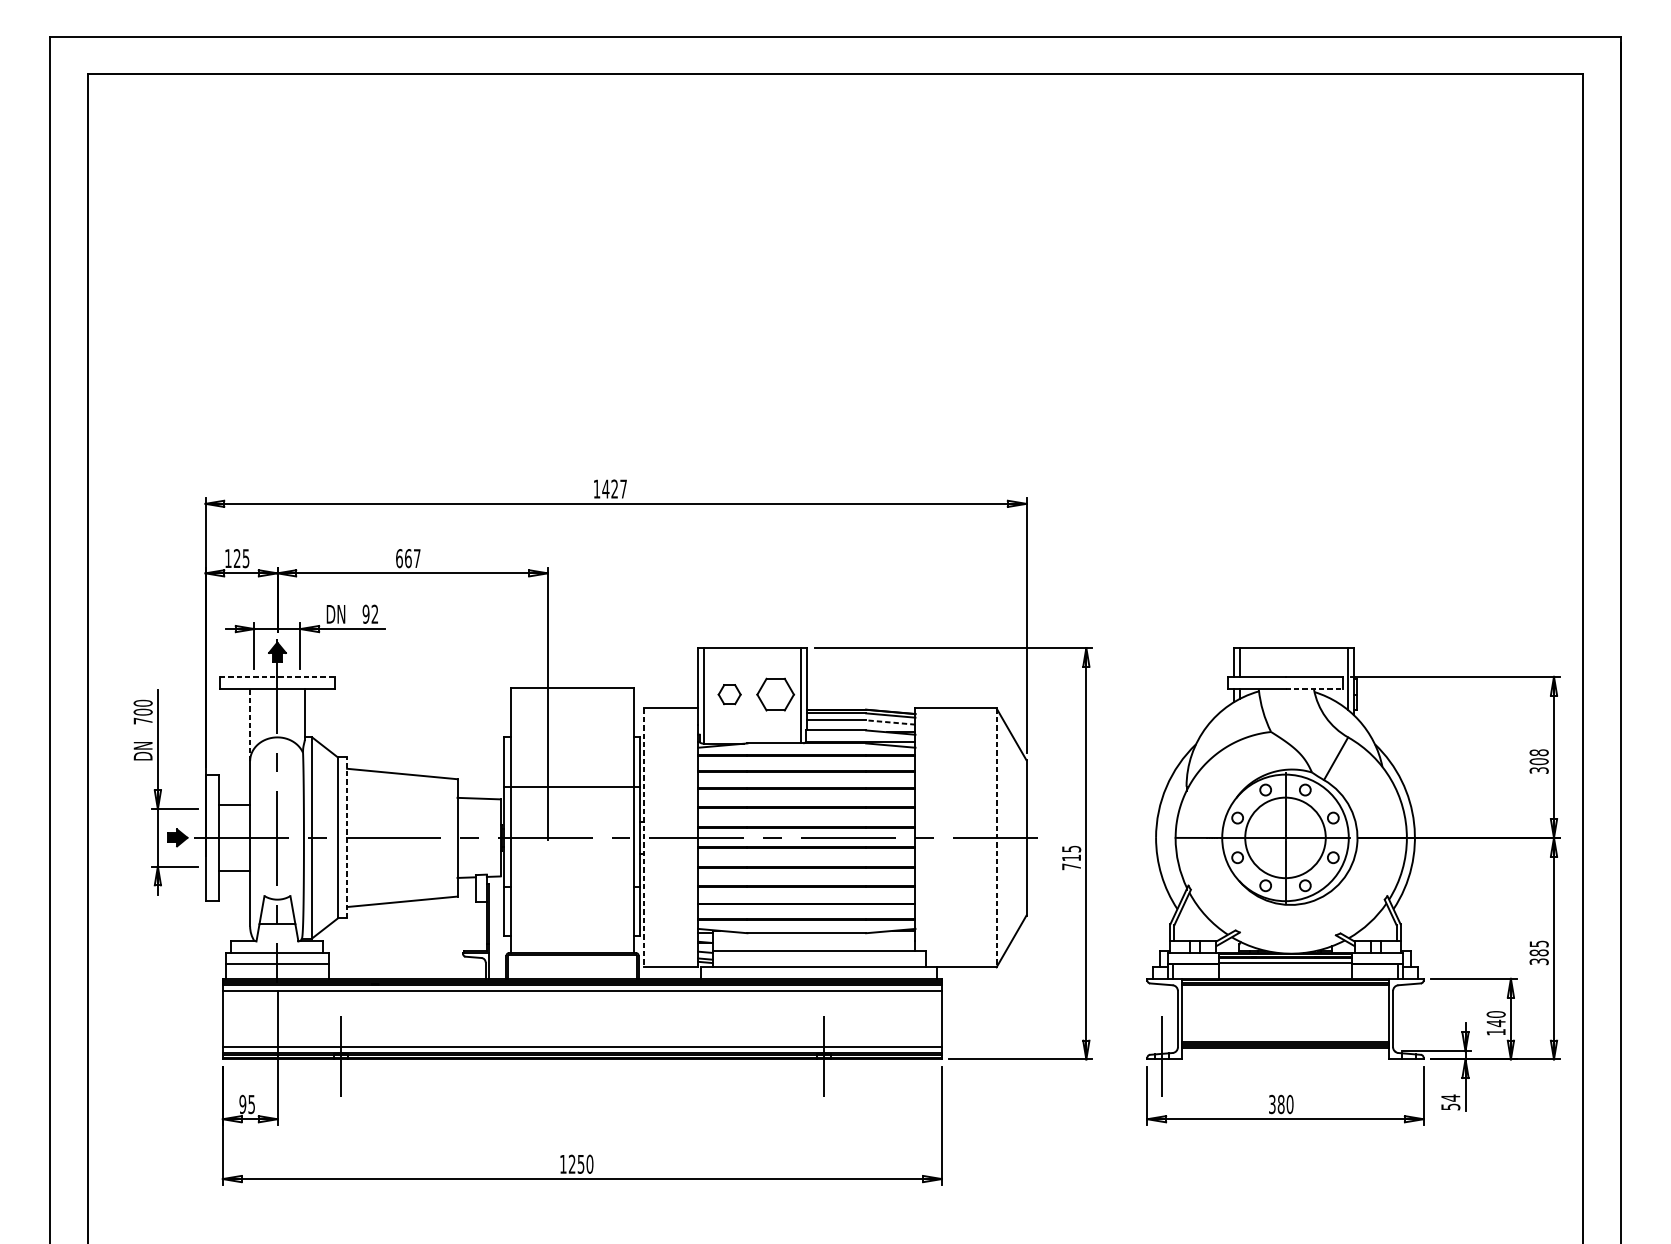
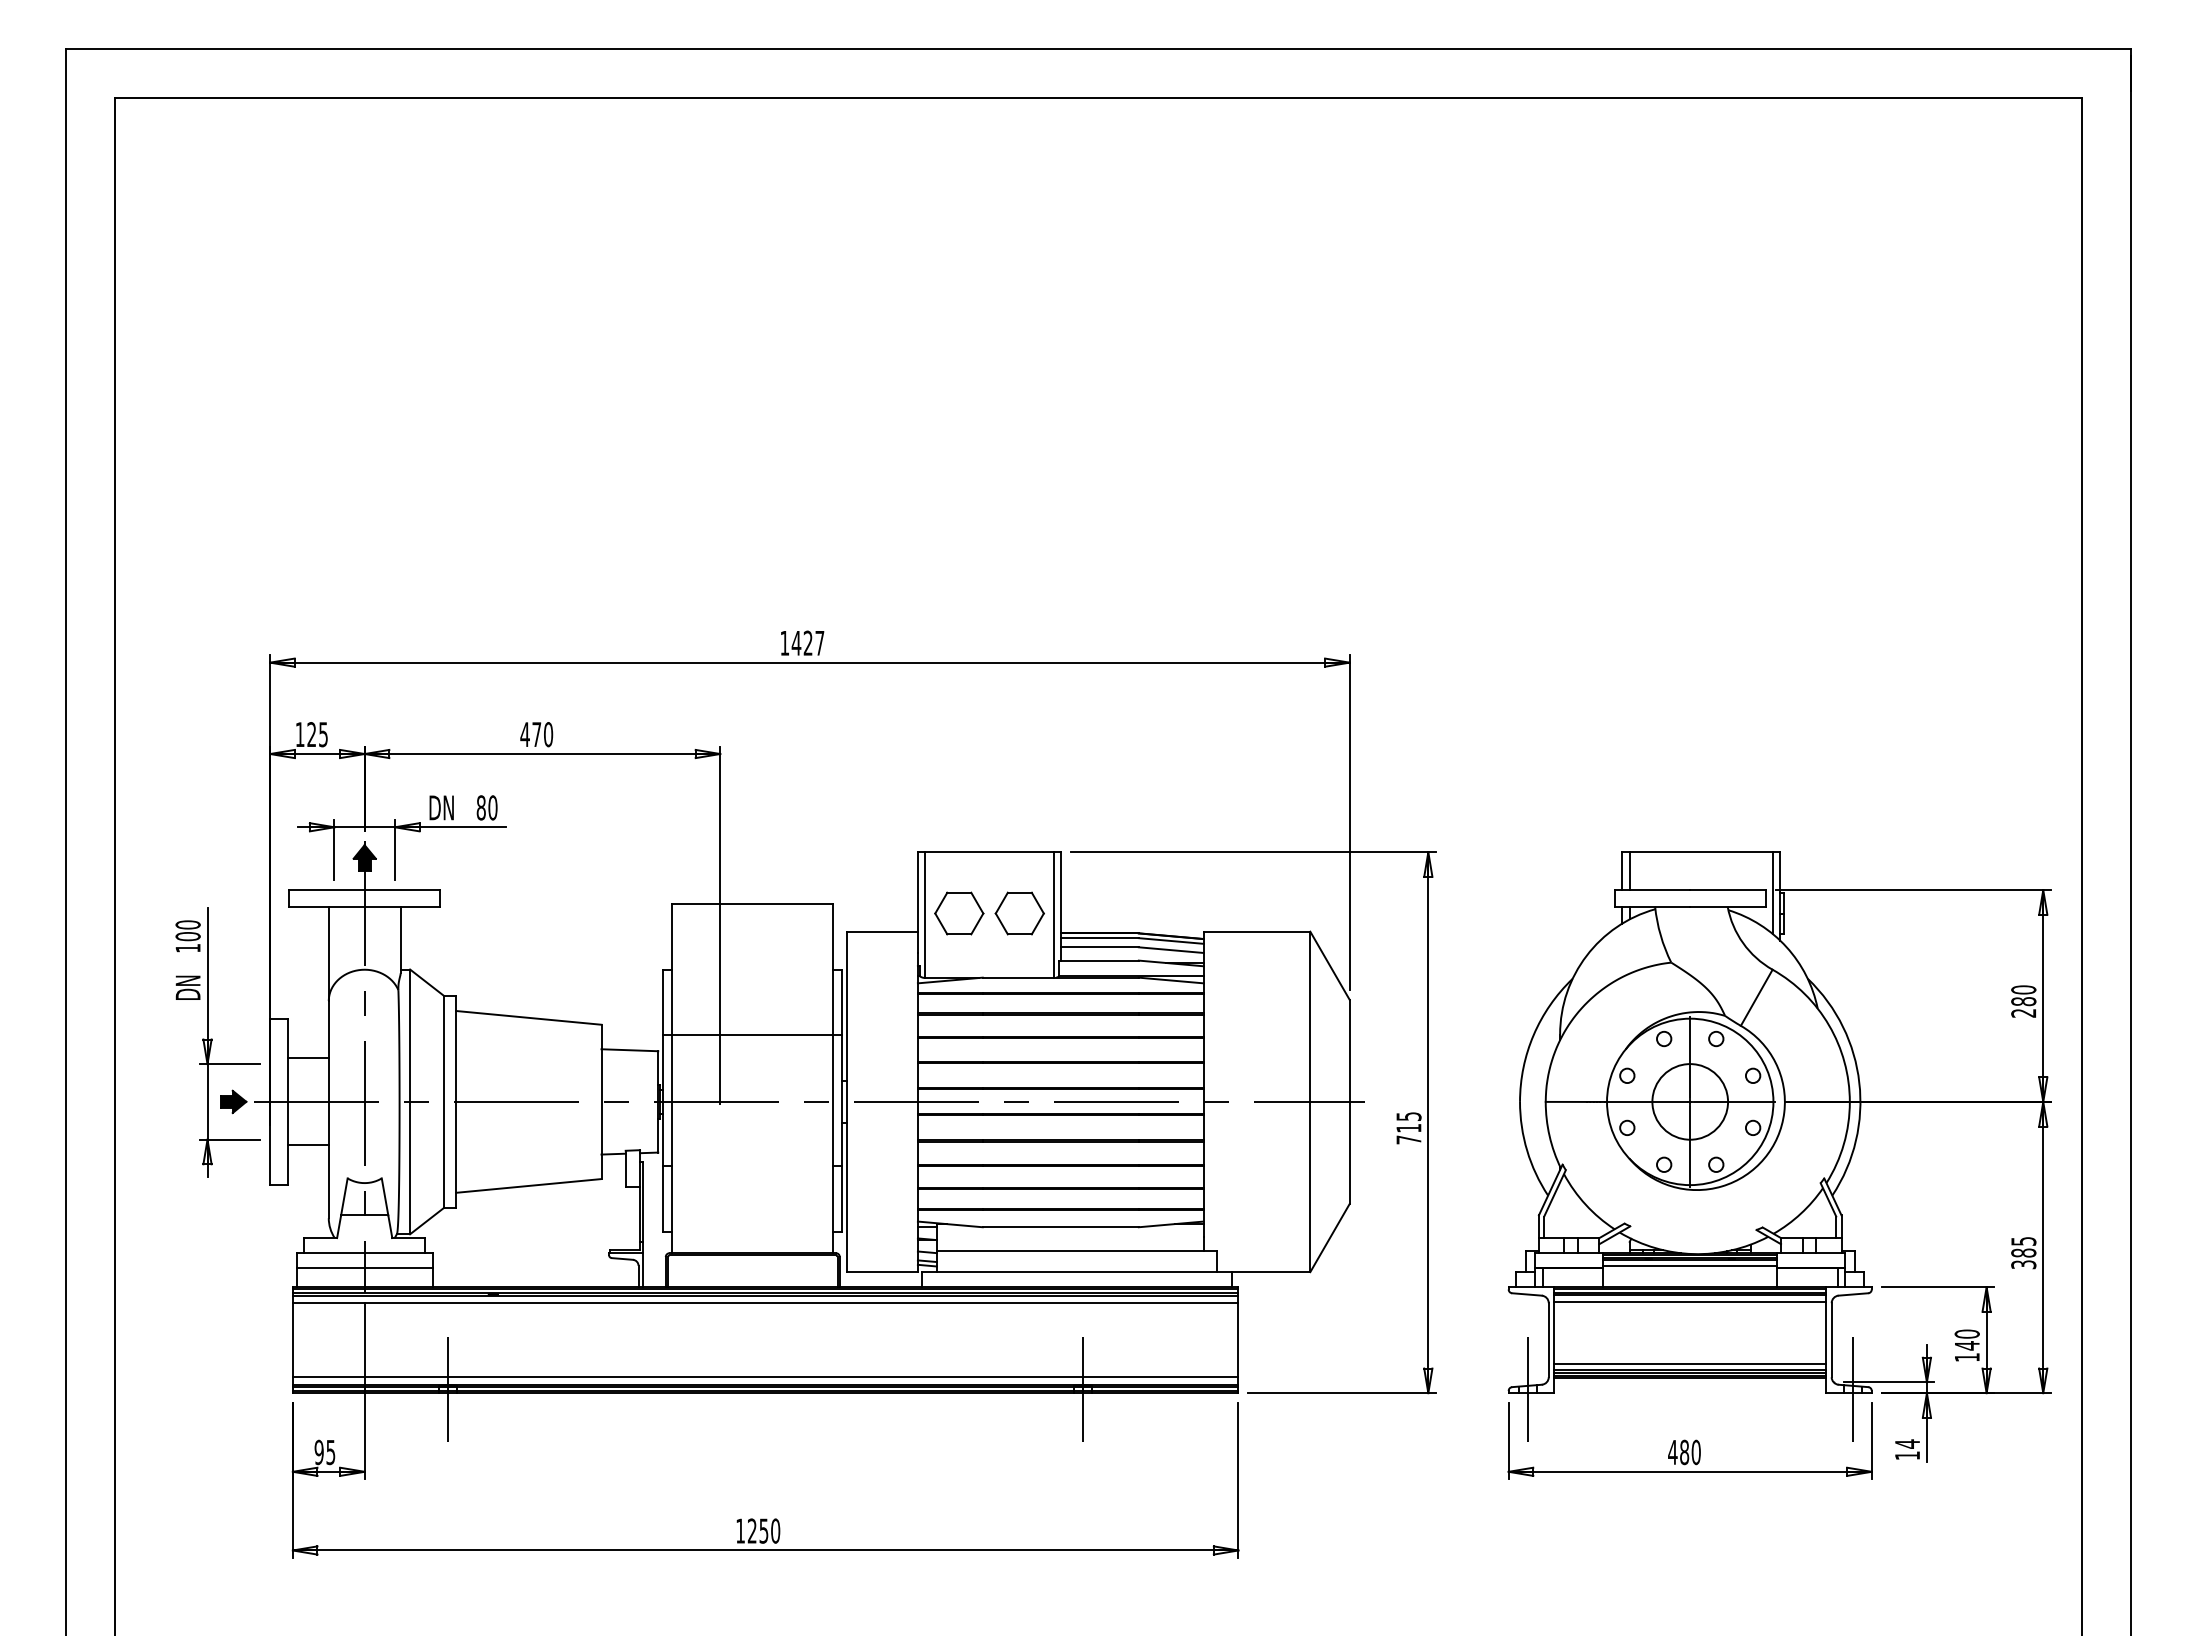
text: (408, 558) -> (536, 734), 667 -> 470
text: (370, 614) -> (486, 807), 92 -> 80
line: (277, 677) -> (364, 890), dashed -> solid
line: (1314, 689) -> (1728, 906), dashed -> solid
part: (729, 694) -> (959, 913), size x1.67
text: (142, 721) -> (187, 948), 700 -> 100
line: (891, 722) -> (1171, 950), dashed -> solid
line: (249, 725) -> (328, 954), dashed -> solid
text: (1538, 761) -> (2023, 1001), 308 -> 280
line: (347, 837) -> (456, 1101), dashed -> solid
circle: (1285, 837) -> (1690, 1101), size x0.71
line: (643, 838) -> (846, 1102), dashed -> solid
line: (996, 838) -> (1310, 1102), dashed -> solid
line: (1285, 989) -> (1690, 1301), added
line: (1285, 1036) -> (1690, 1363), added
line: (1408, 1056) -> (1852, 1389), added
text: (1272, 1104) -> (1672, 1452), 380 -> 480
text: (1450, 1106) -> (1907, 1455), 54 -> 14

